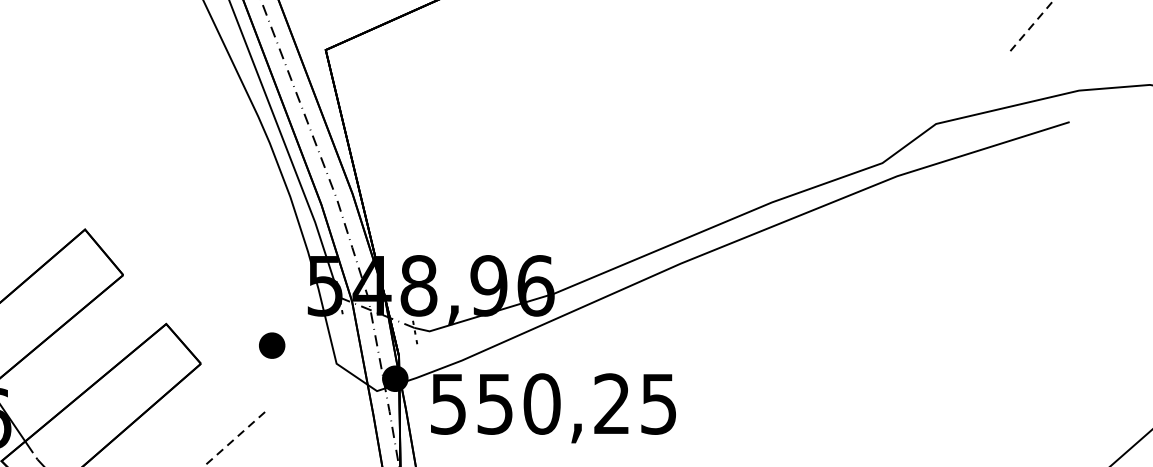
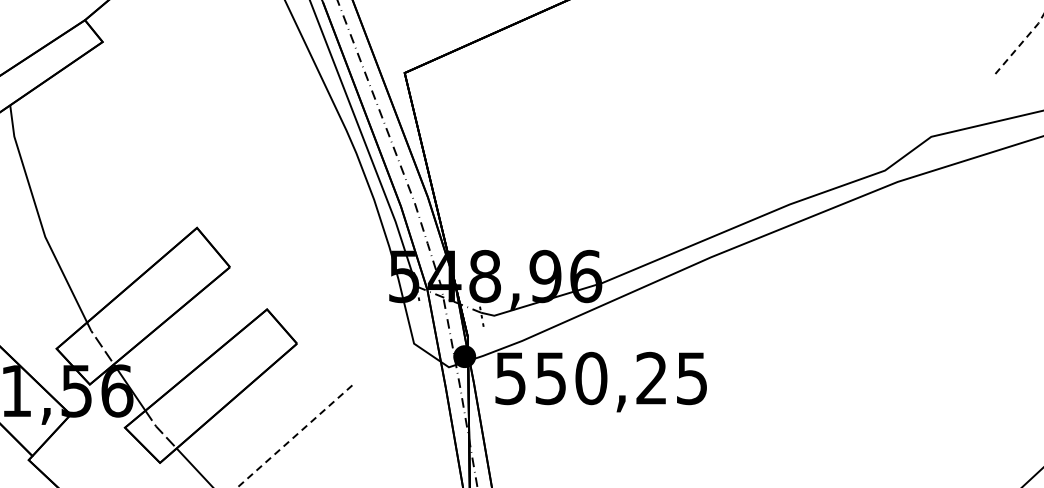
part: (272, 344) -> (358, 327), removed

